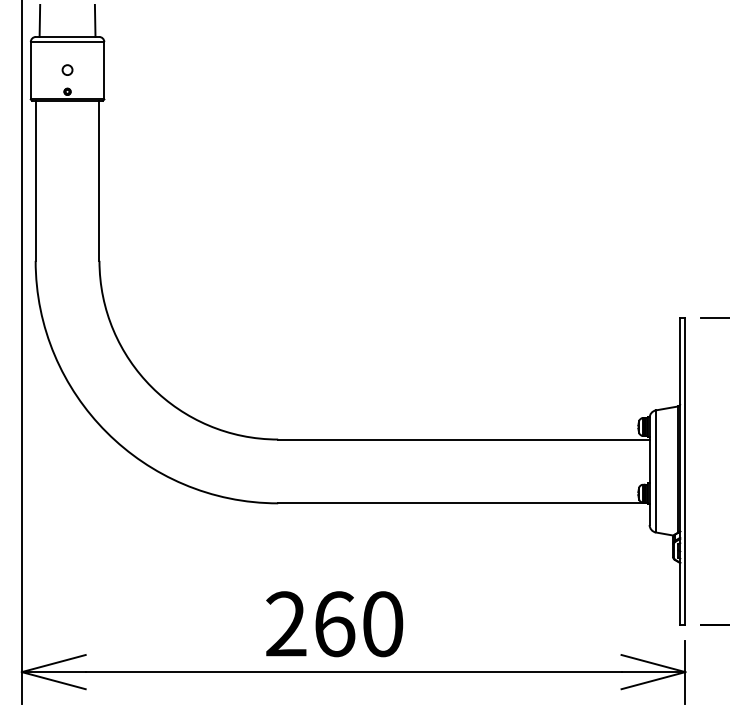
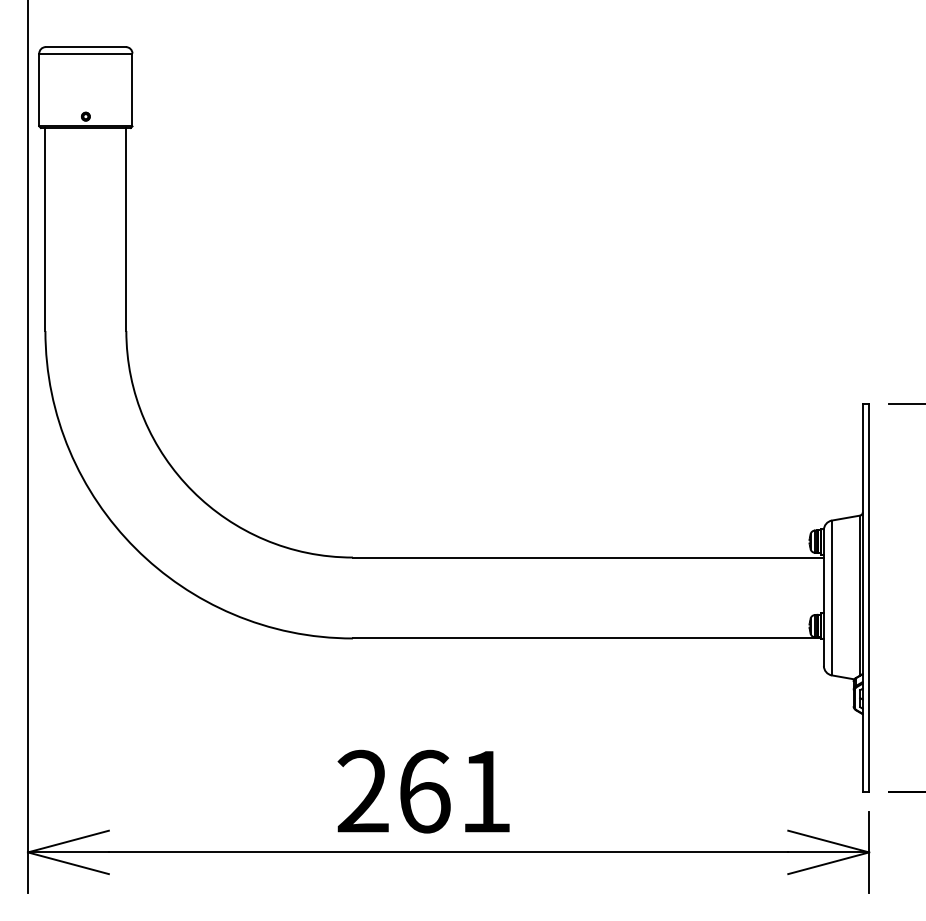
line: (39, 20) -> (50, 26), removed
line: (94, 20) -> (120, 26), removed
circle: (67, 69) -> (85, 88), removed
text: (383, 624) -> (486, 792), 260 -> 261

